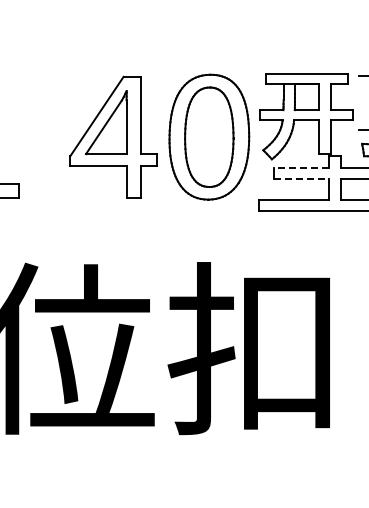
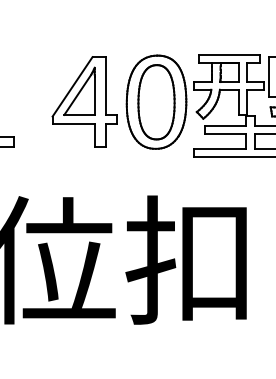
line: (359, 103) -> (268, 77), added
line: (301, 168) -> (225, 125), dashed -> solid
line: (301, 179) -> (225, 133), dashed -> solid

